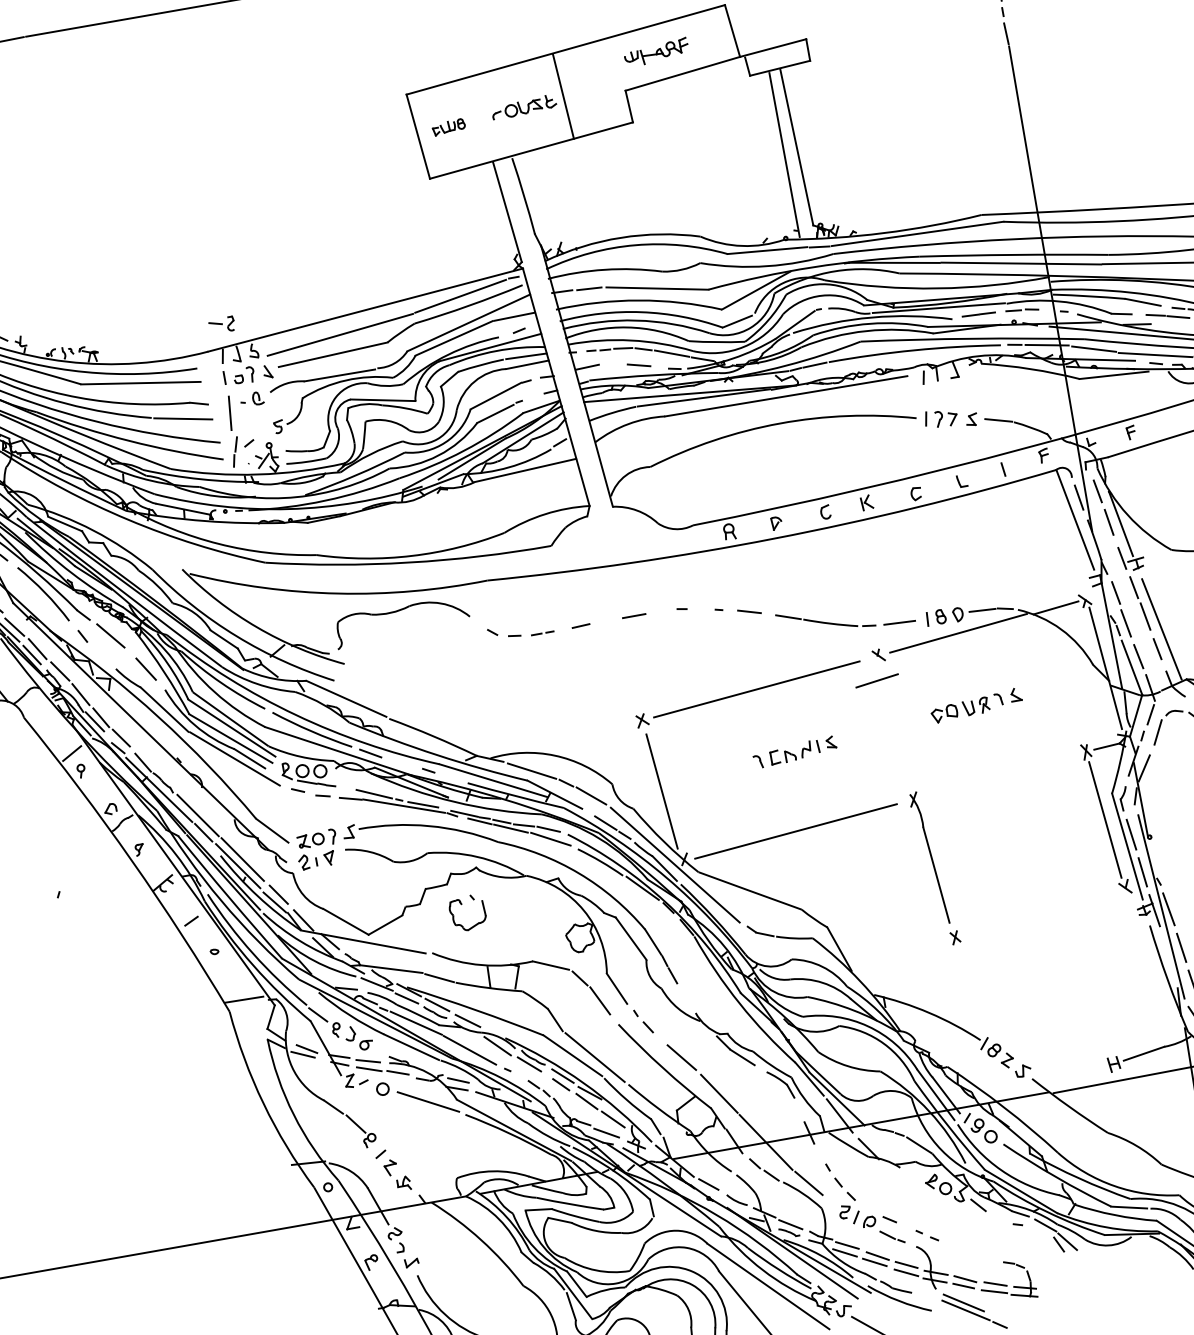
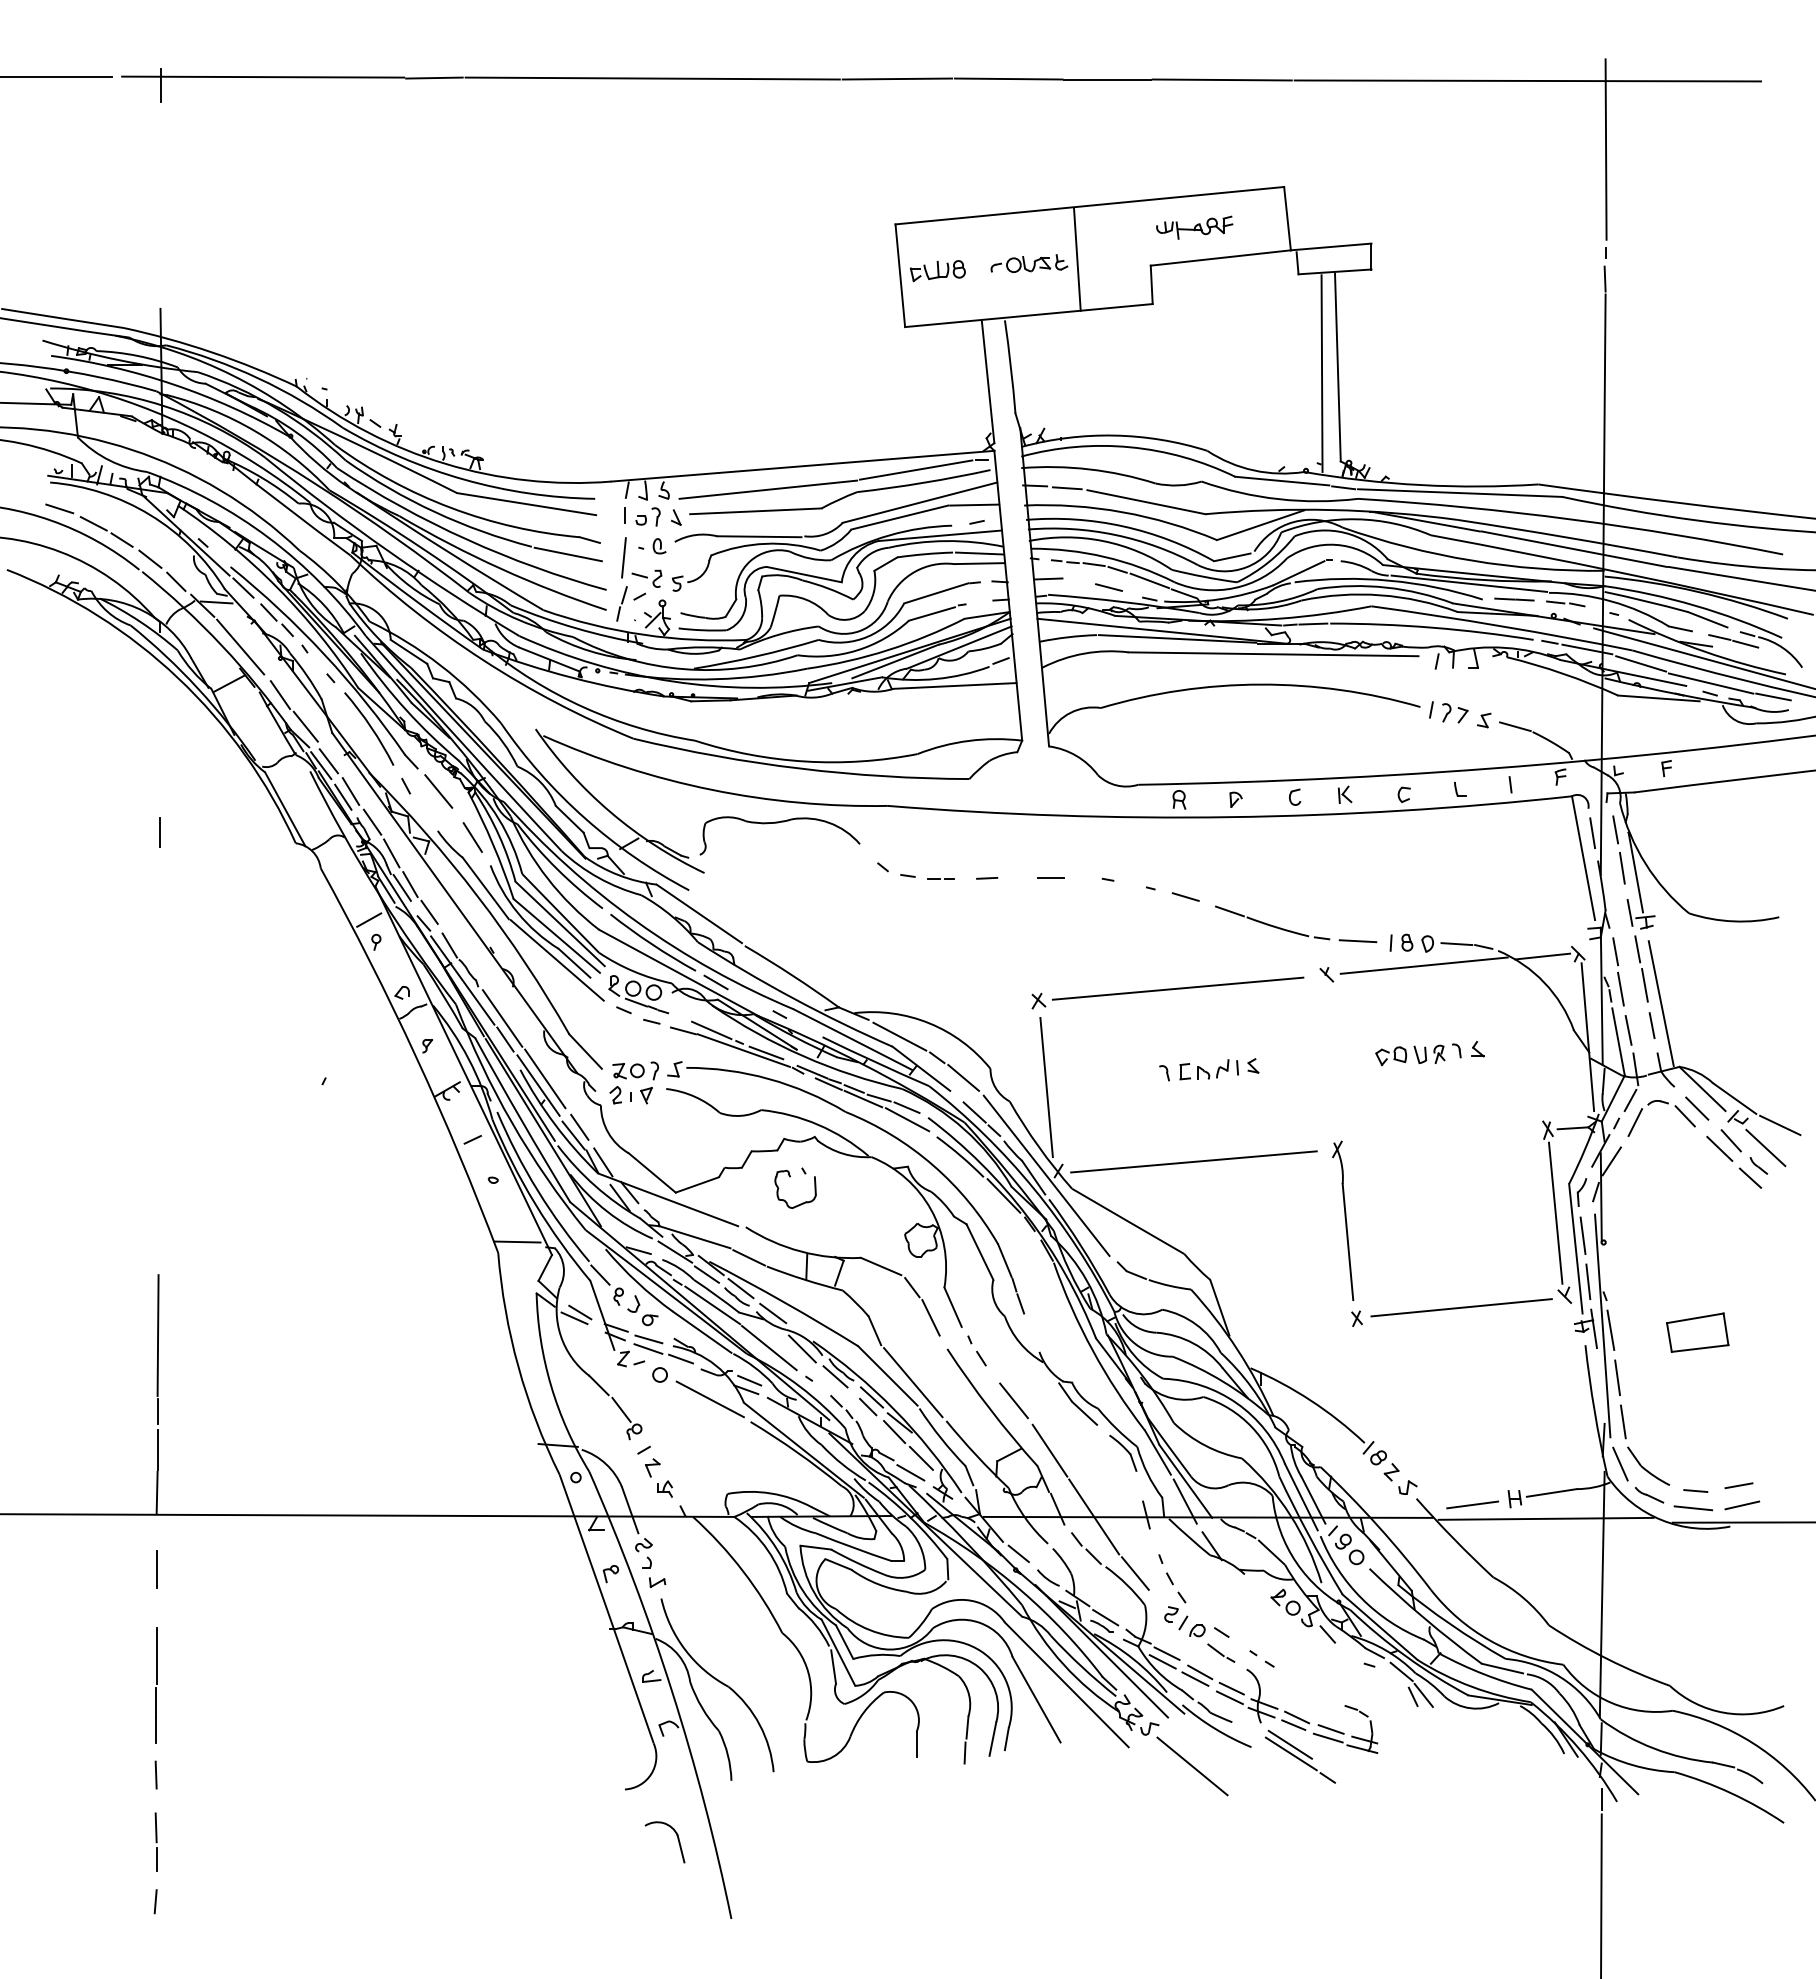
part: (448, 127) -> (937, 271), size x1.43
part: (221, 325) -> (646, 578), moved
line: (876, 680) -> (1472, 1504), moved
line: (1040, 912) -> (1461, 1307), added

